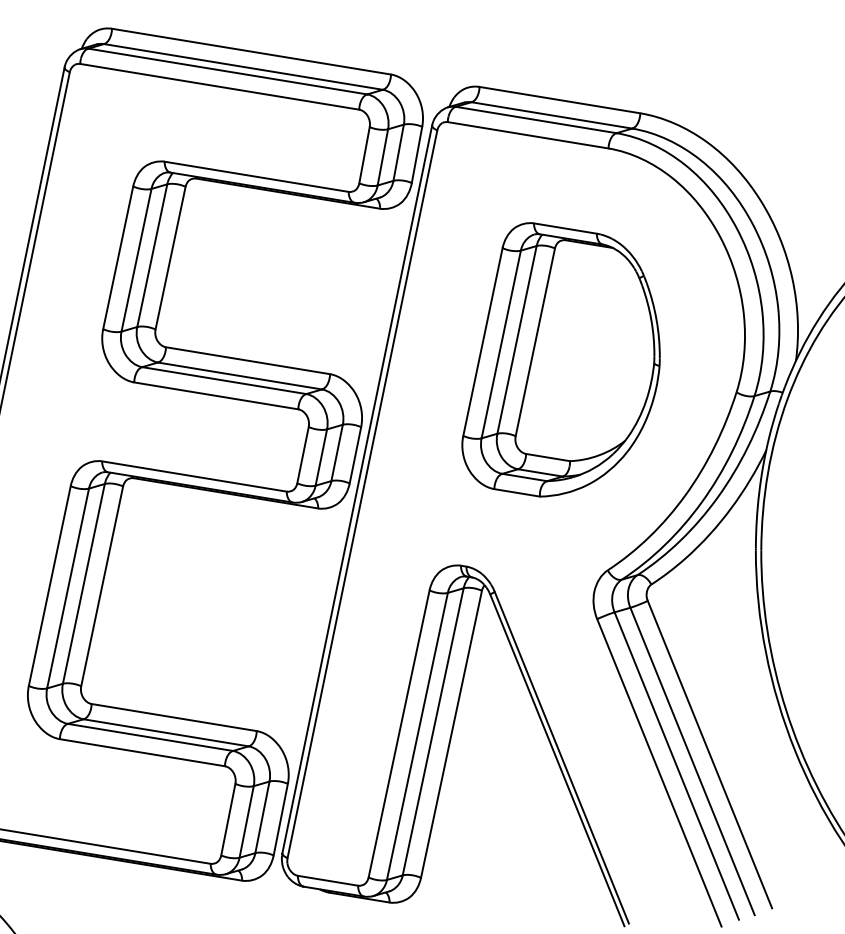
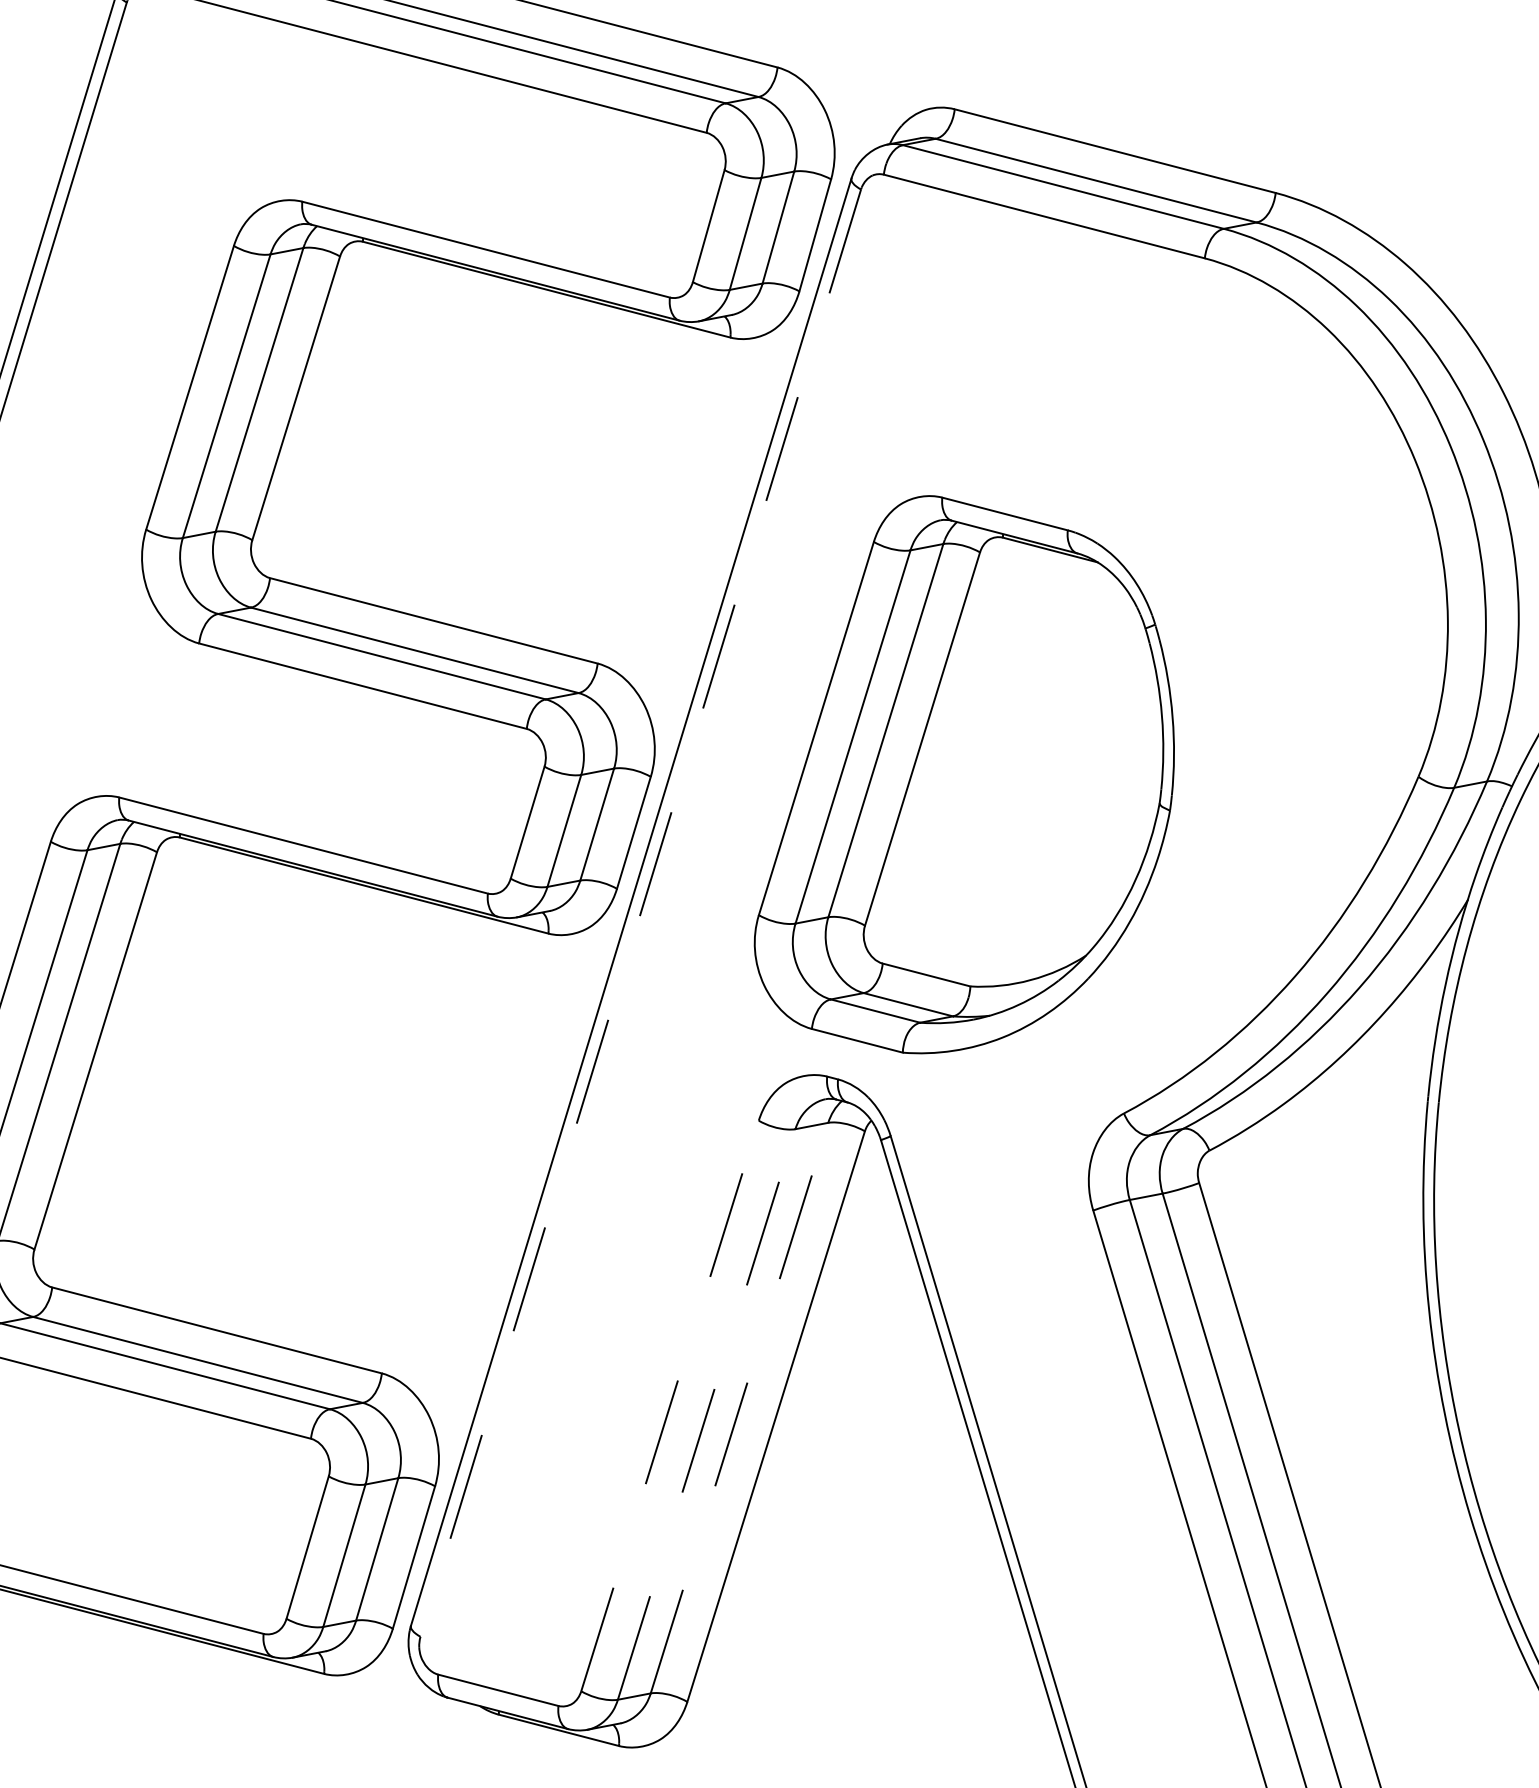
part: (560, 359) -> (970, 778), moved
line: (362, 494) -> (640, 913), solid -> dashed
line: (433, 731) -> (740, 1407), solid -> dashed
line: (399, 733) -> (670, 1405), solid -> dashed
line: (417, 736) -> (706, 1414), solid -> dashed

